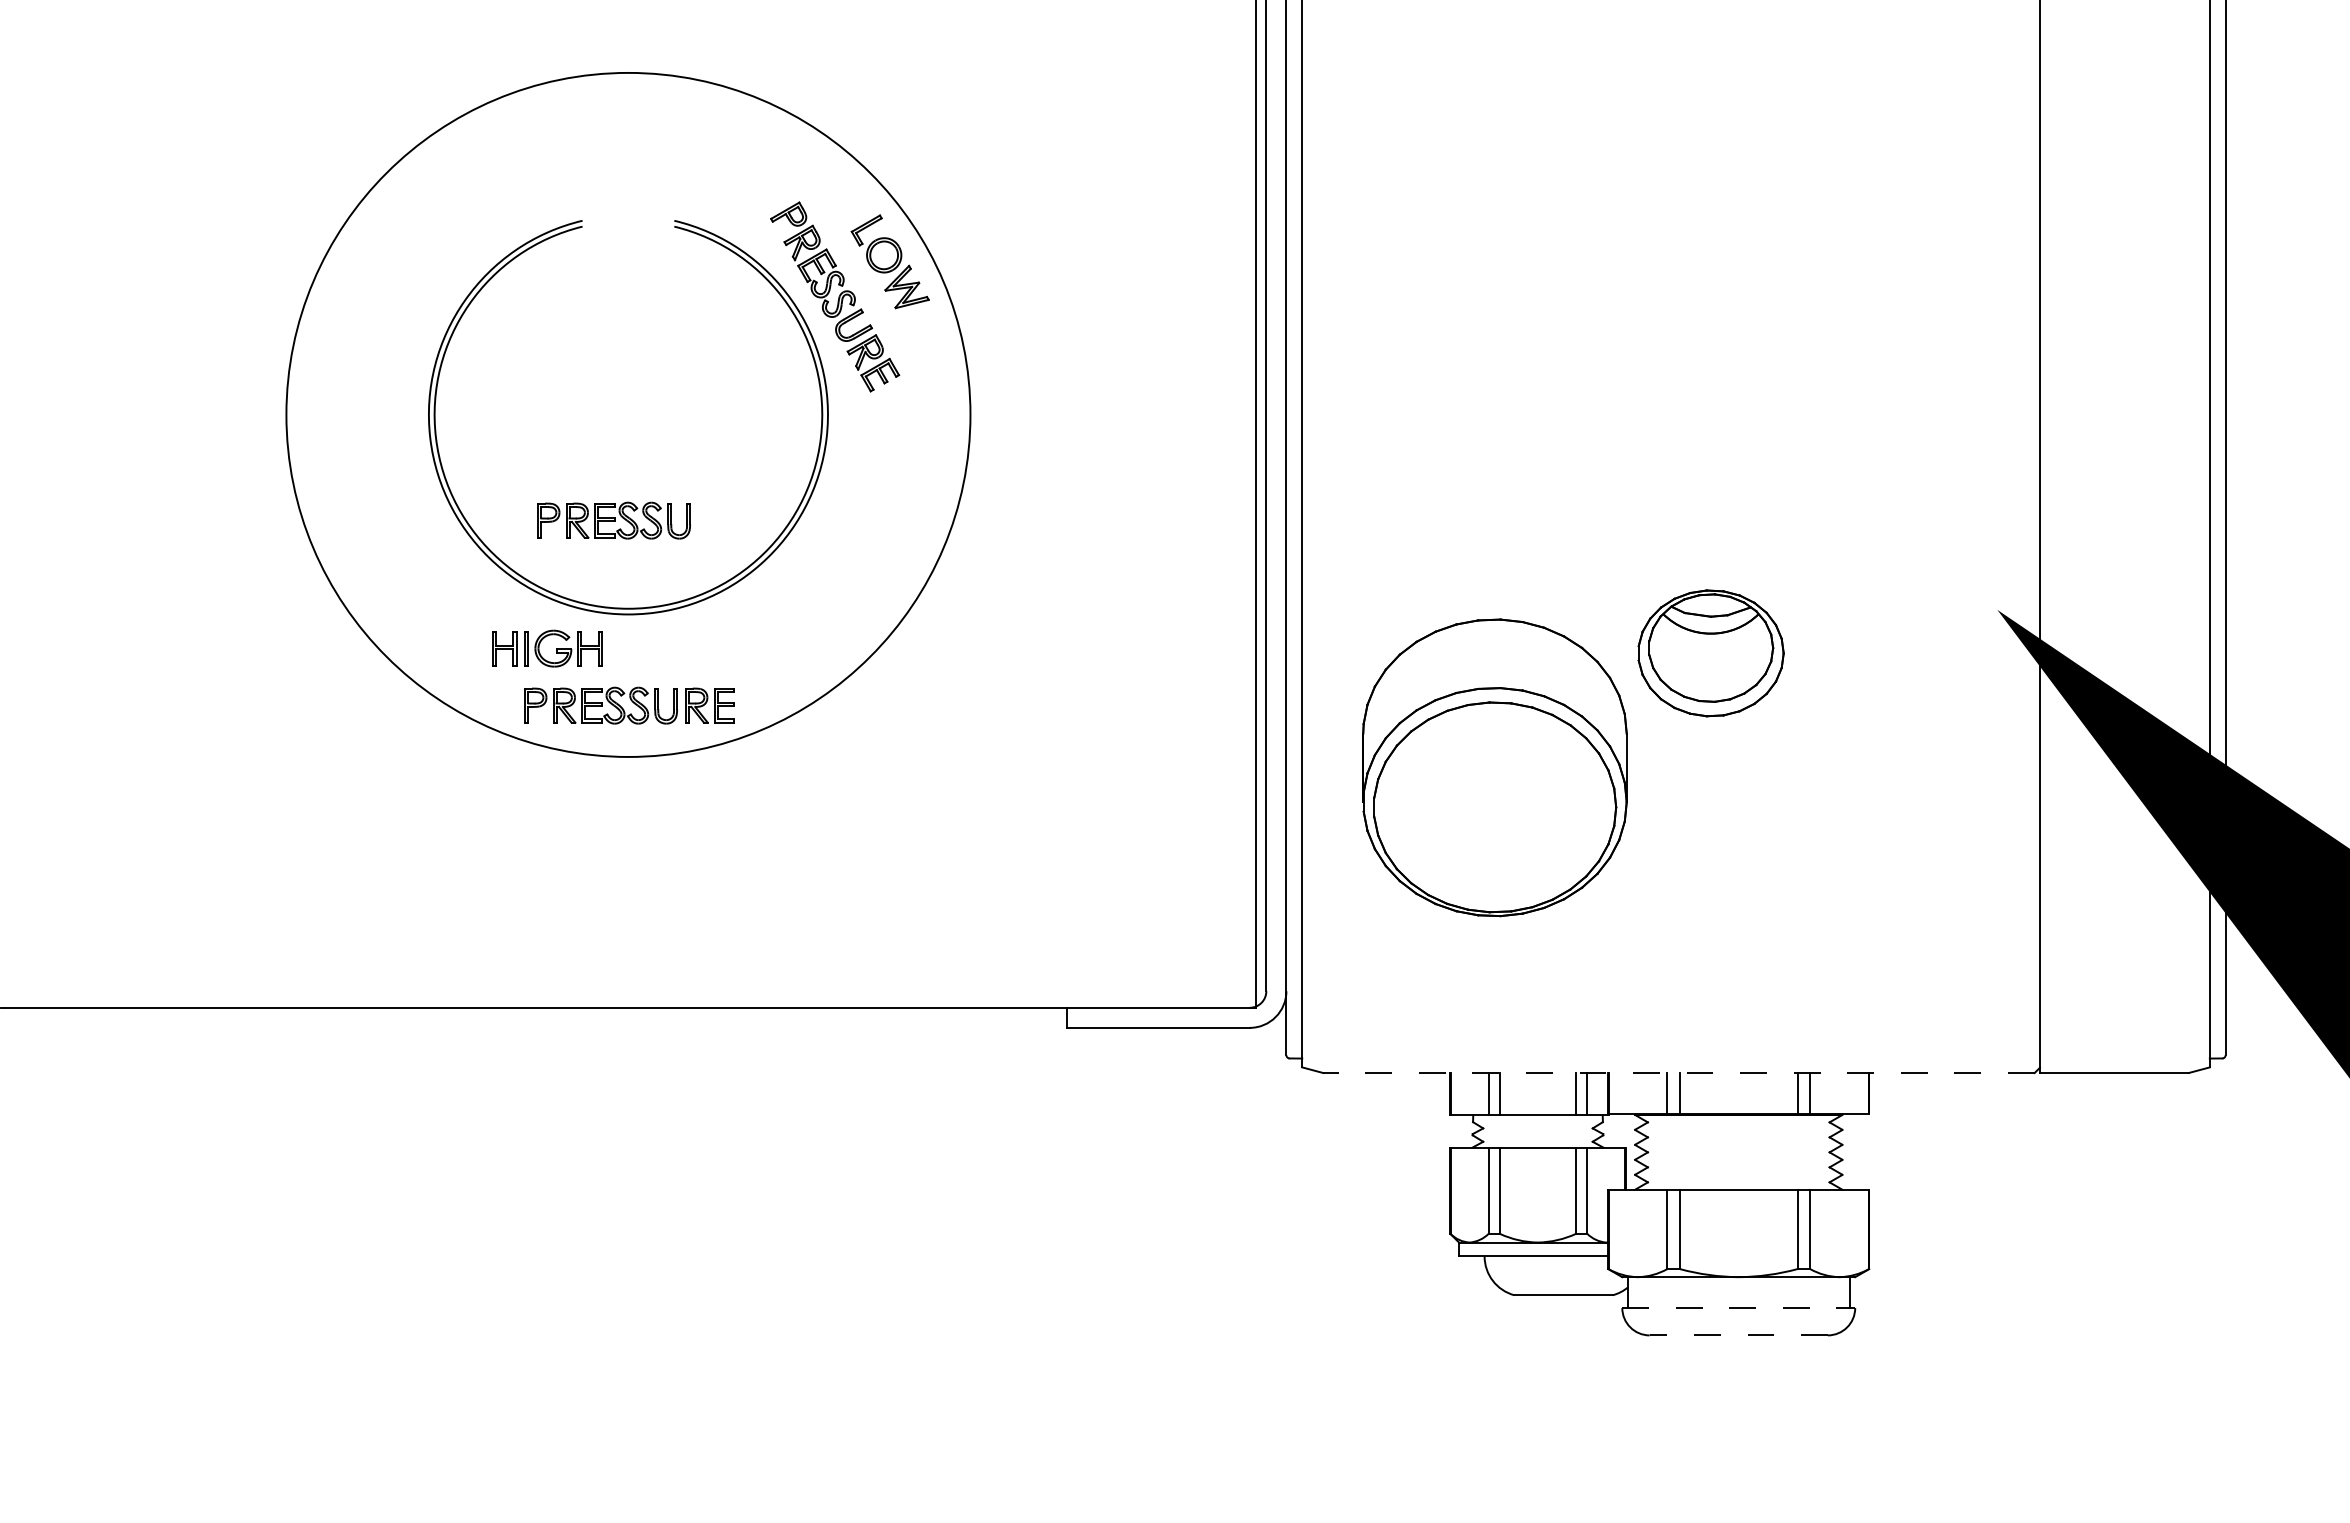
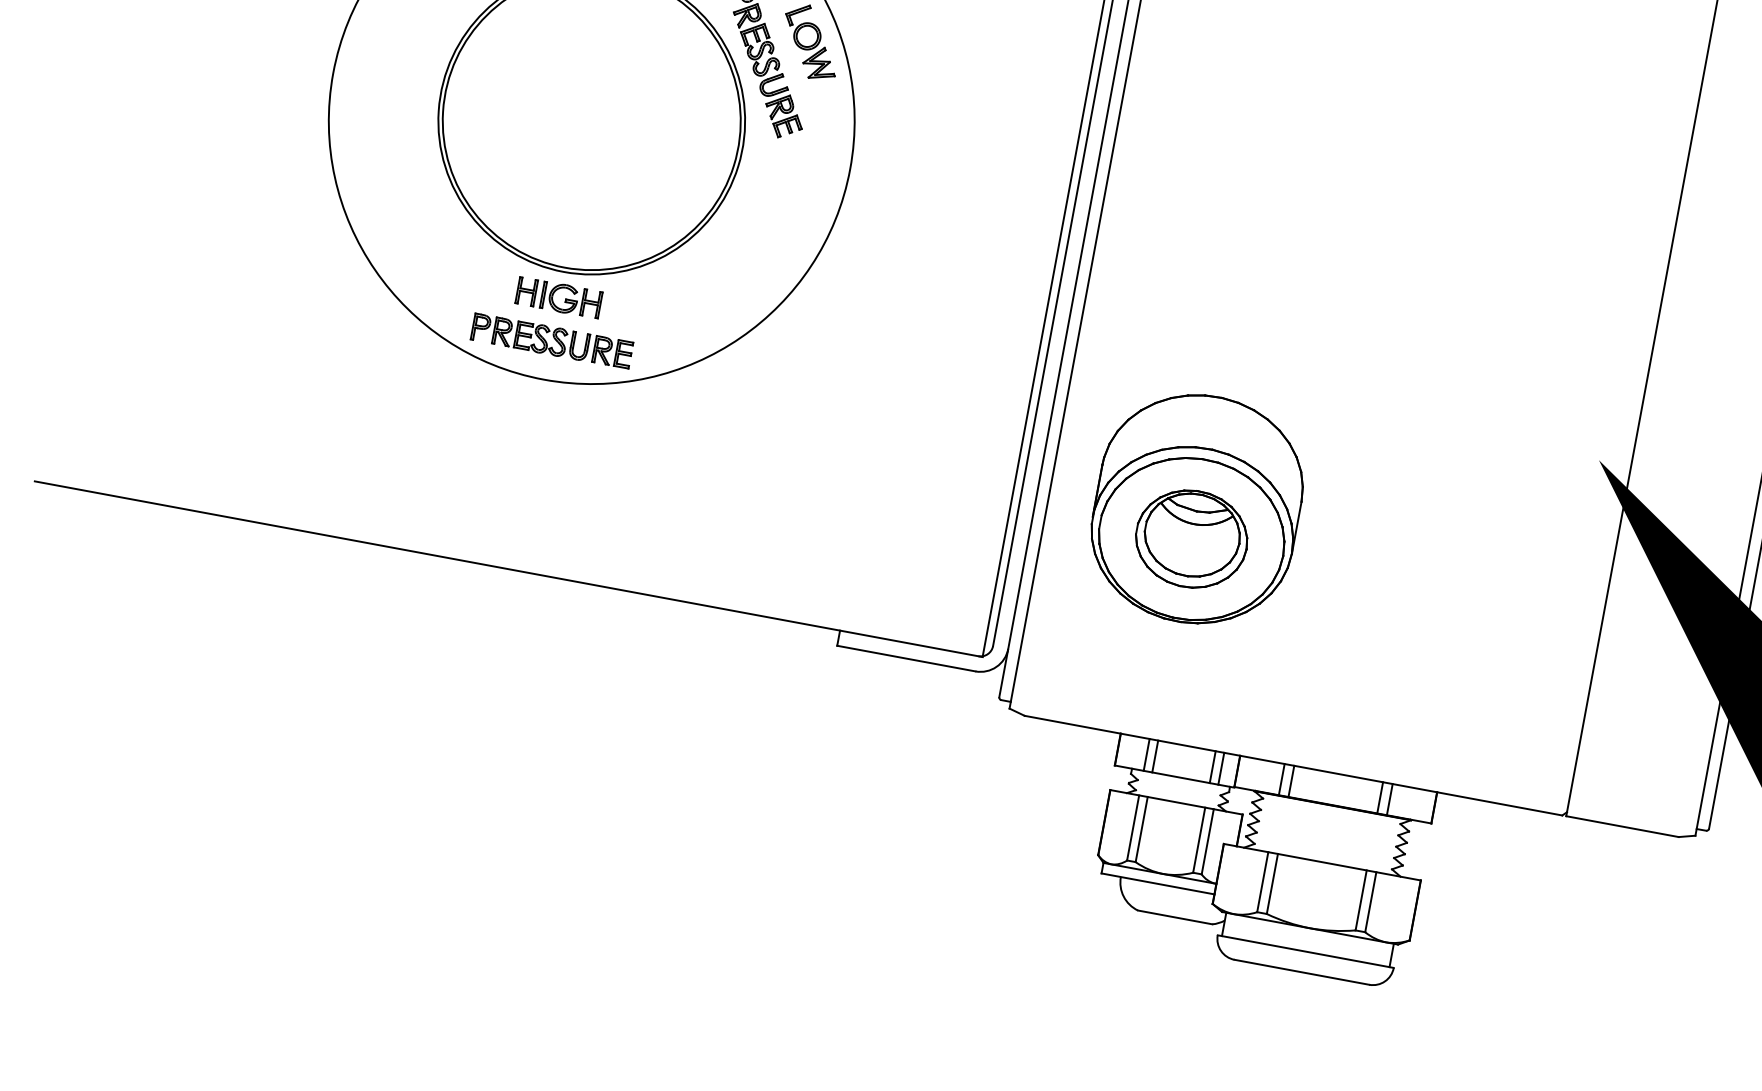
part: (613, 520) -> (565, 198), removed
part: (539, 648) -> (553, 296), moved
part: (1710, 653) -> (1191, 539), moved
line: (1678, 1073) -> (1293, 765), dashed -> solid
line: (1739, 1308) -> (1306, 952), dashed -> solid
line: (1738, 1335) -> (1301, 972), dashed -> solid

